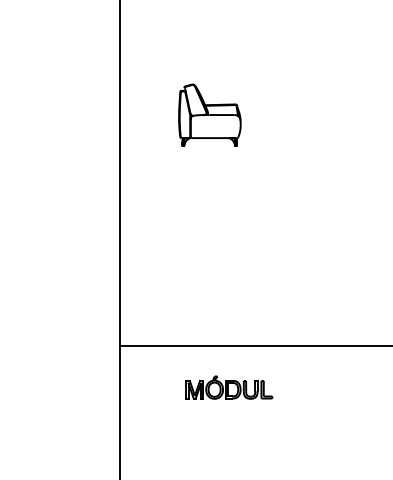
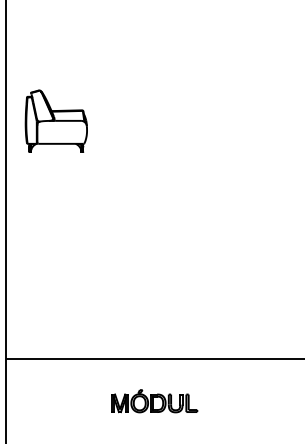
part: (209, 114) -> (55, 120), moved
part: (229, 387) -> (154, 401), moved

